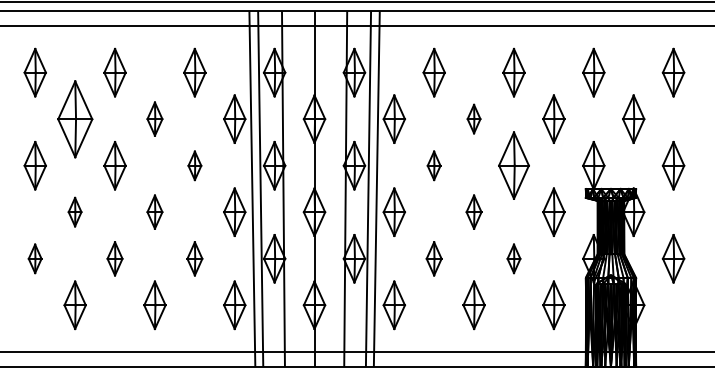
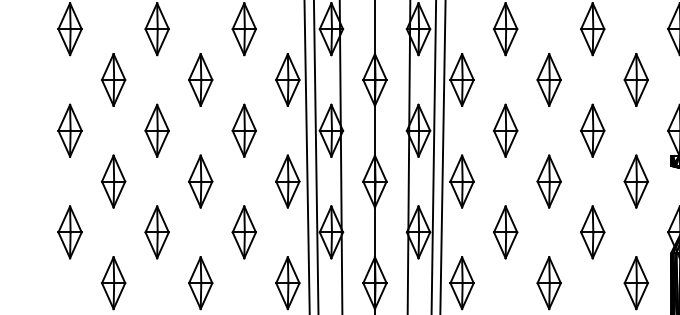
part: (74, 118) -> (112, 79), size x0.62
part: (154, 118) -> (200, 79), size x1.43
part: (473, 118) -> (548, 79), size x1.67
part: (194, 165) -> (243, 130), size x1.67
part: (433, 165) -> (504, 130), size x1.67
part: (513, 165) -> (592, 130), size x0.71
part: (74, 211) -> (112, 180), size x1.67
part: (154, 211) -> (200, 180), size x1.43
part: (473, 211) -> (548, 180), size x1.43
part: (34, 258) -> (69, 232), size x1.67
part: (114, 258) -> (156, 232), size x1.43
part: (194, 258) -> (243, 232), size x1.43
part: (433, 258) -> (504, 232), size x1.43
part: (513, 258) -> (592, 232), size x1.67

